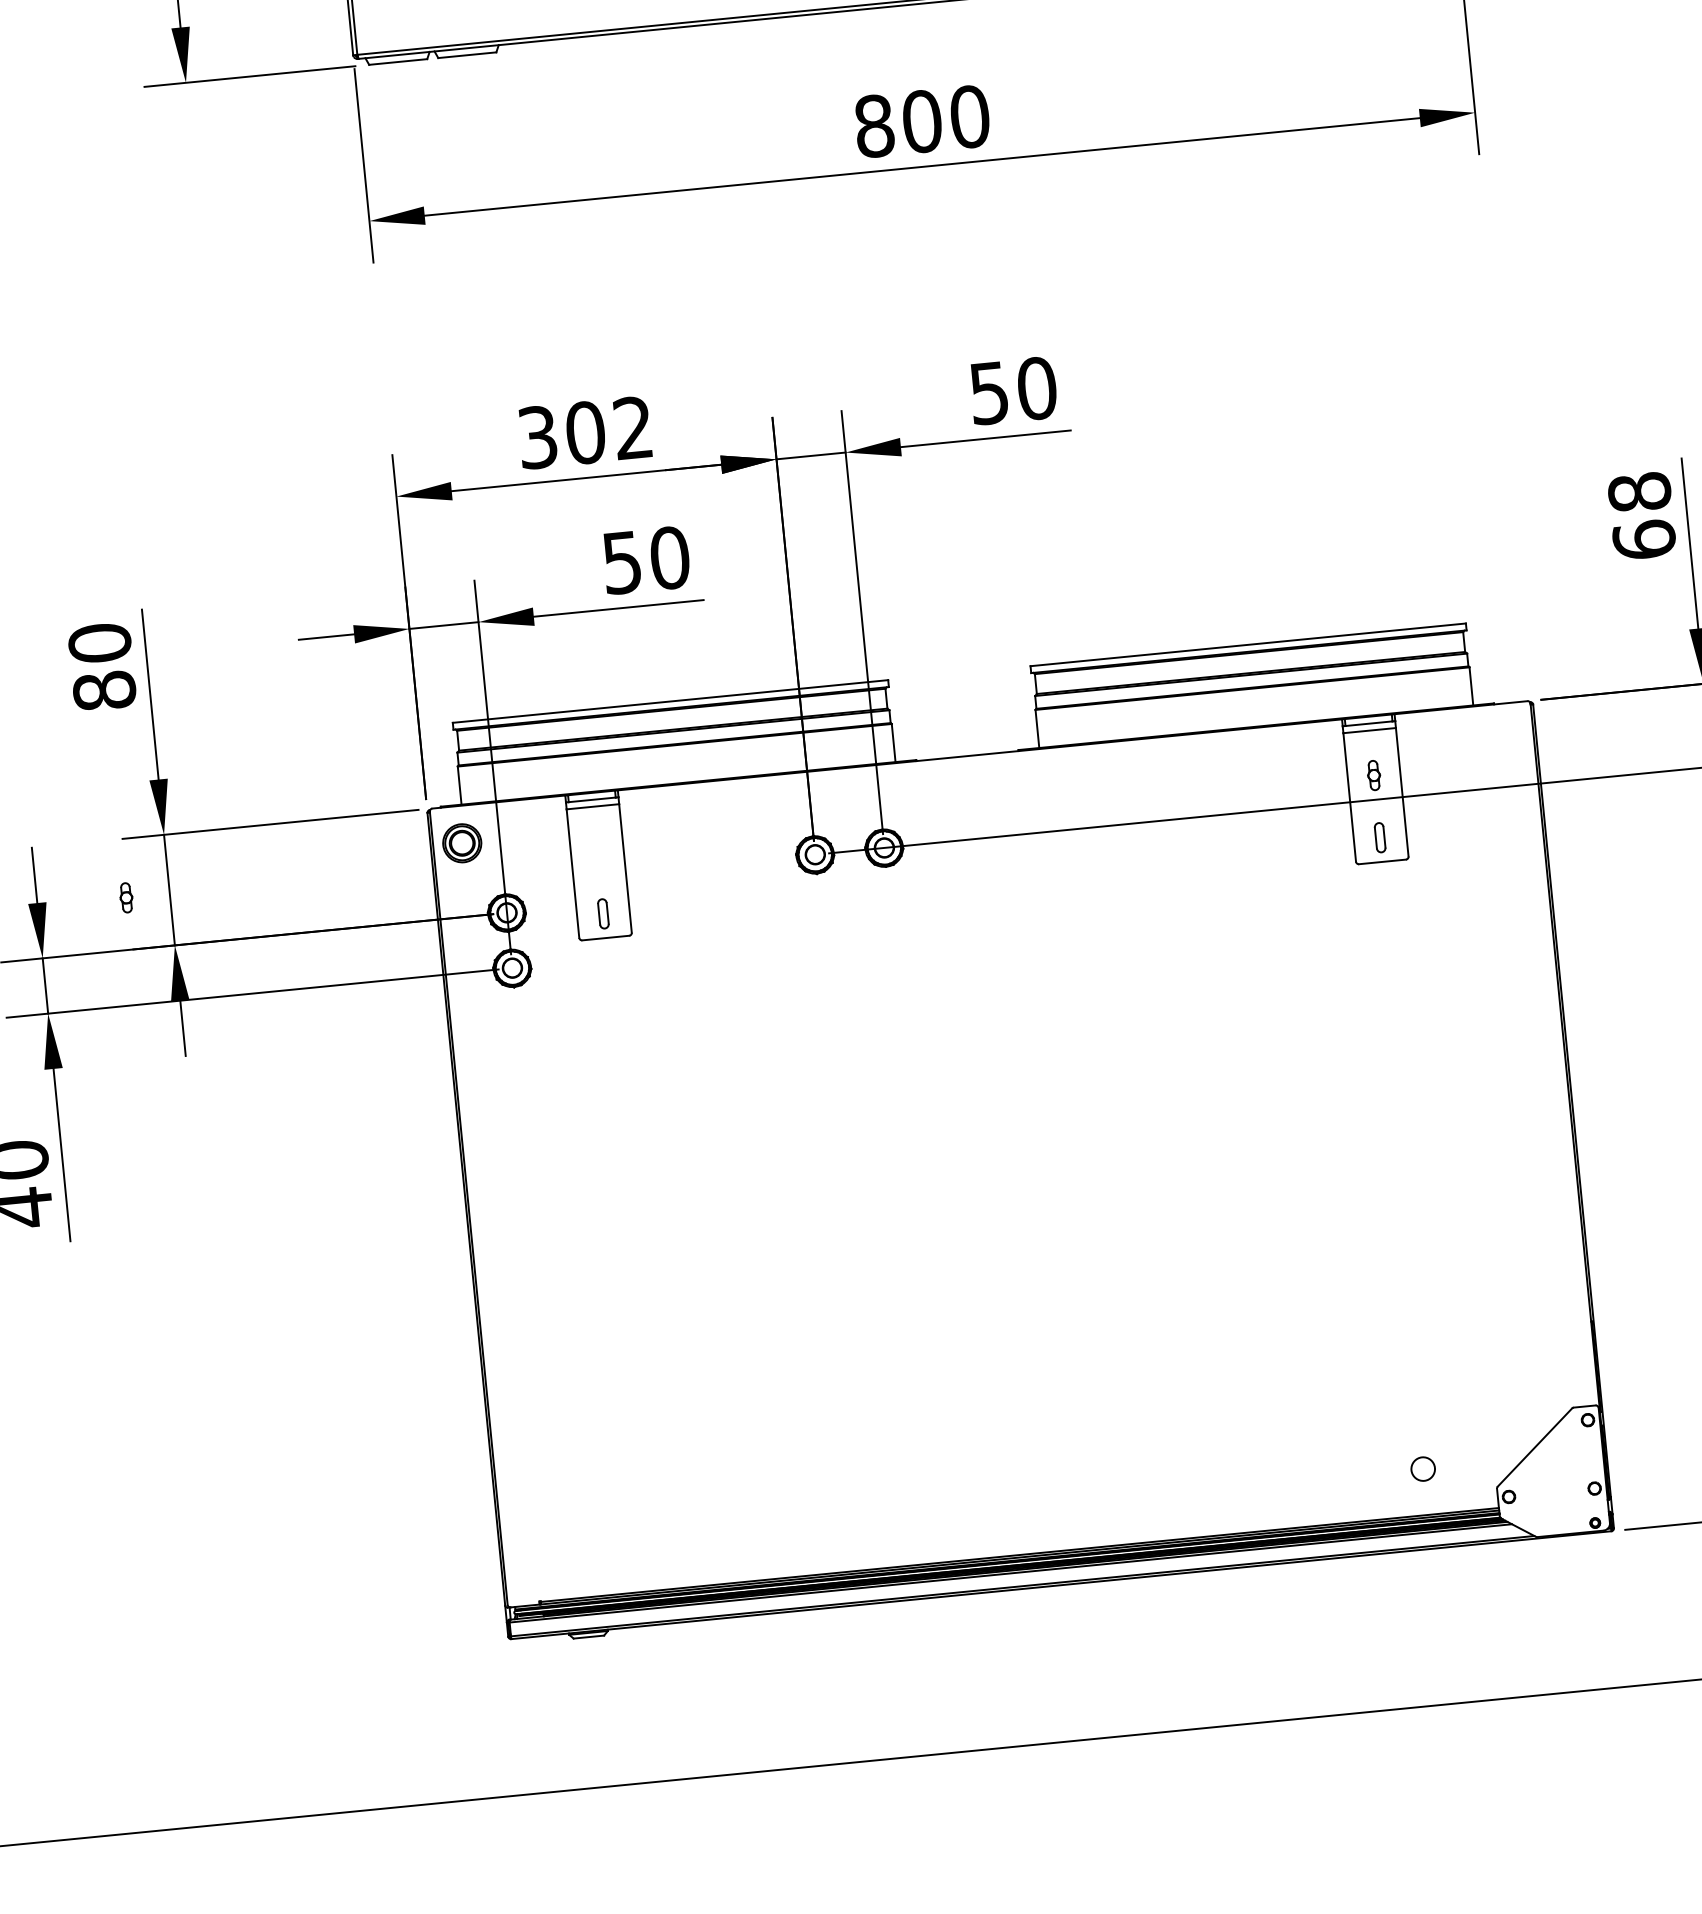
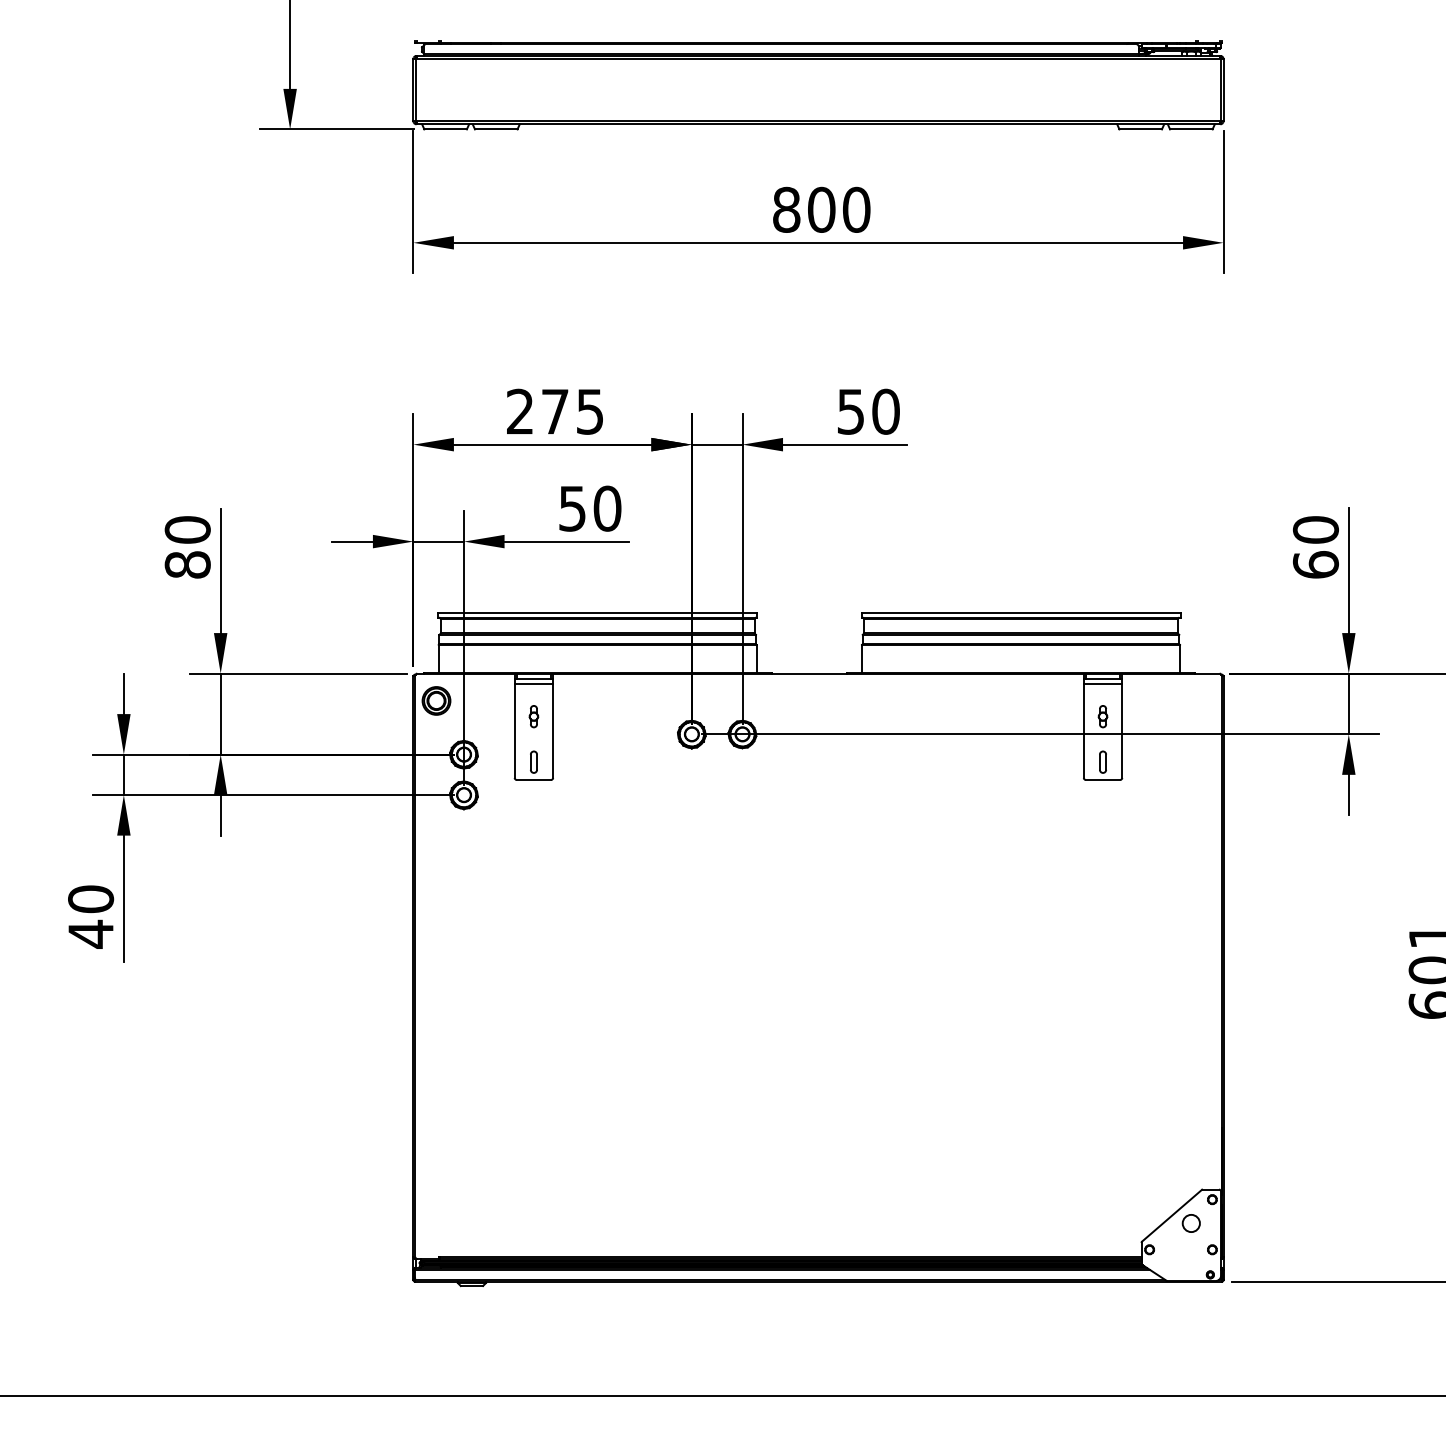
text: (584, 432) -> (554, 411), 302 -> 275
text: (1639, 491) -> (1315, 529), 68 -> 60
part: (125, 897) -> (533, 716), moved
circle: (1422, 1469) -> (1190, 1223), moved

